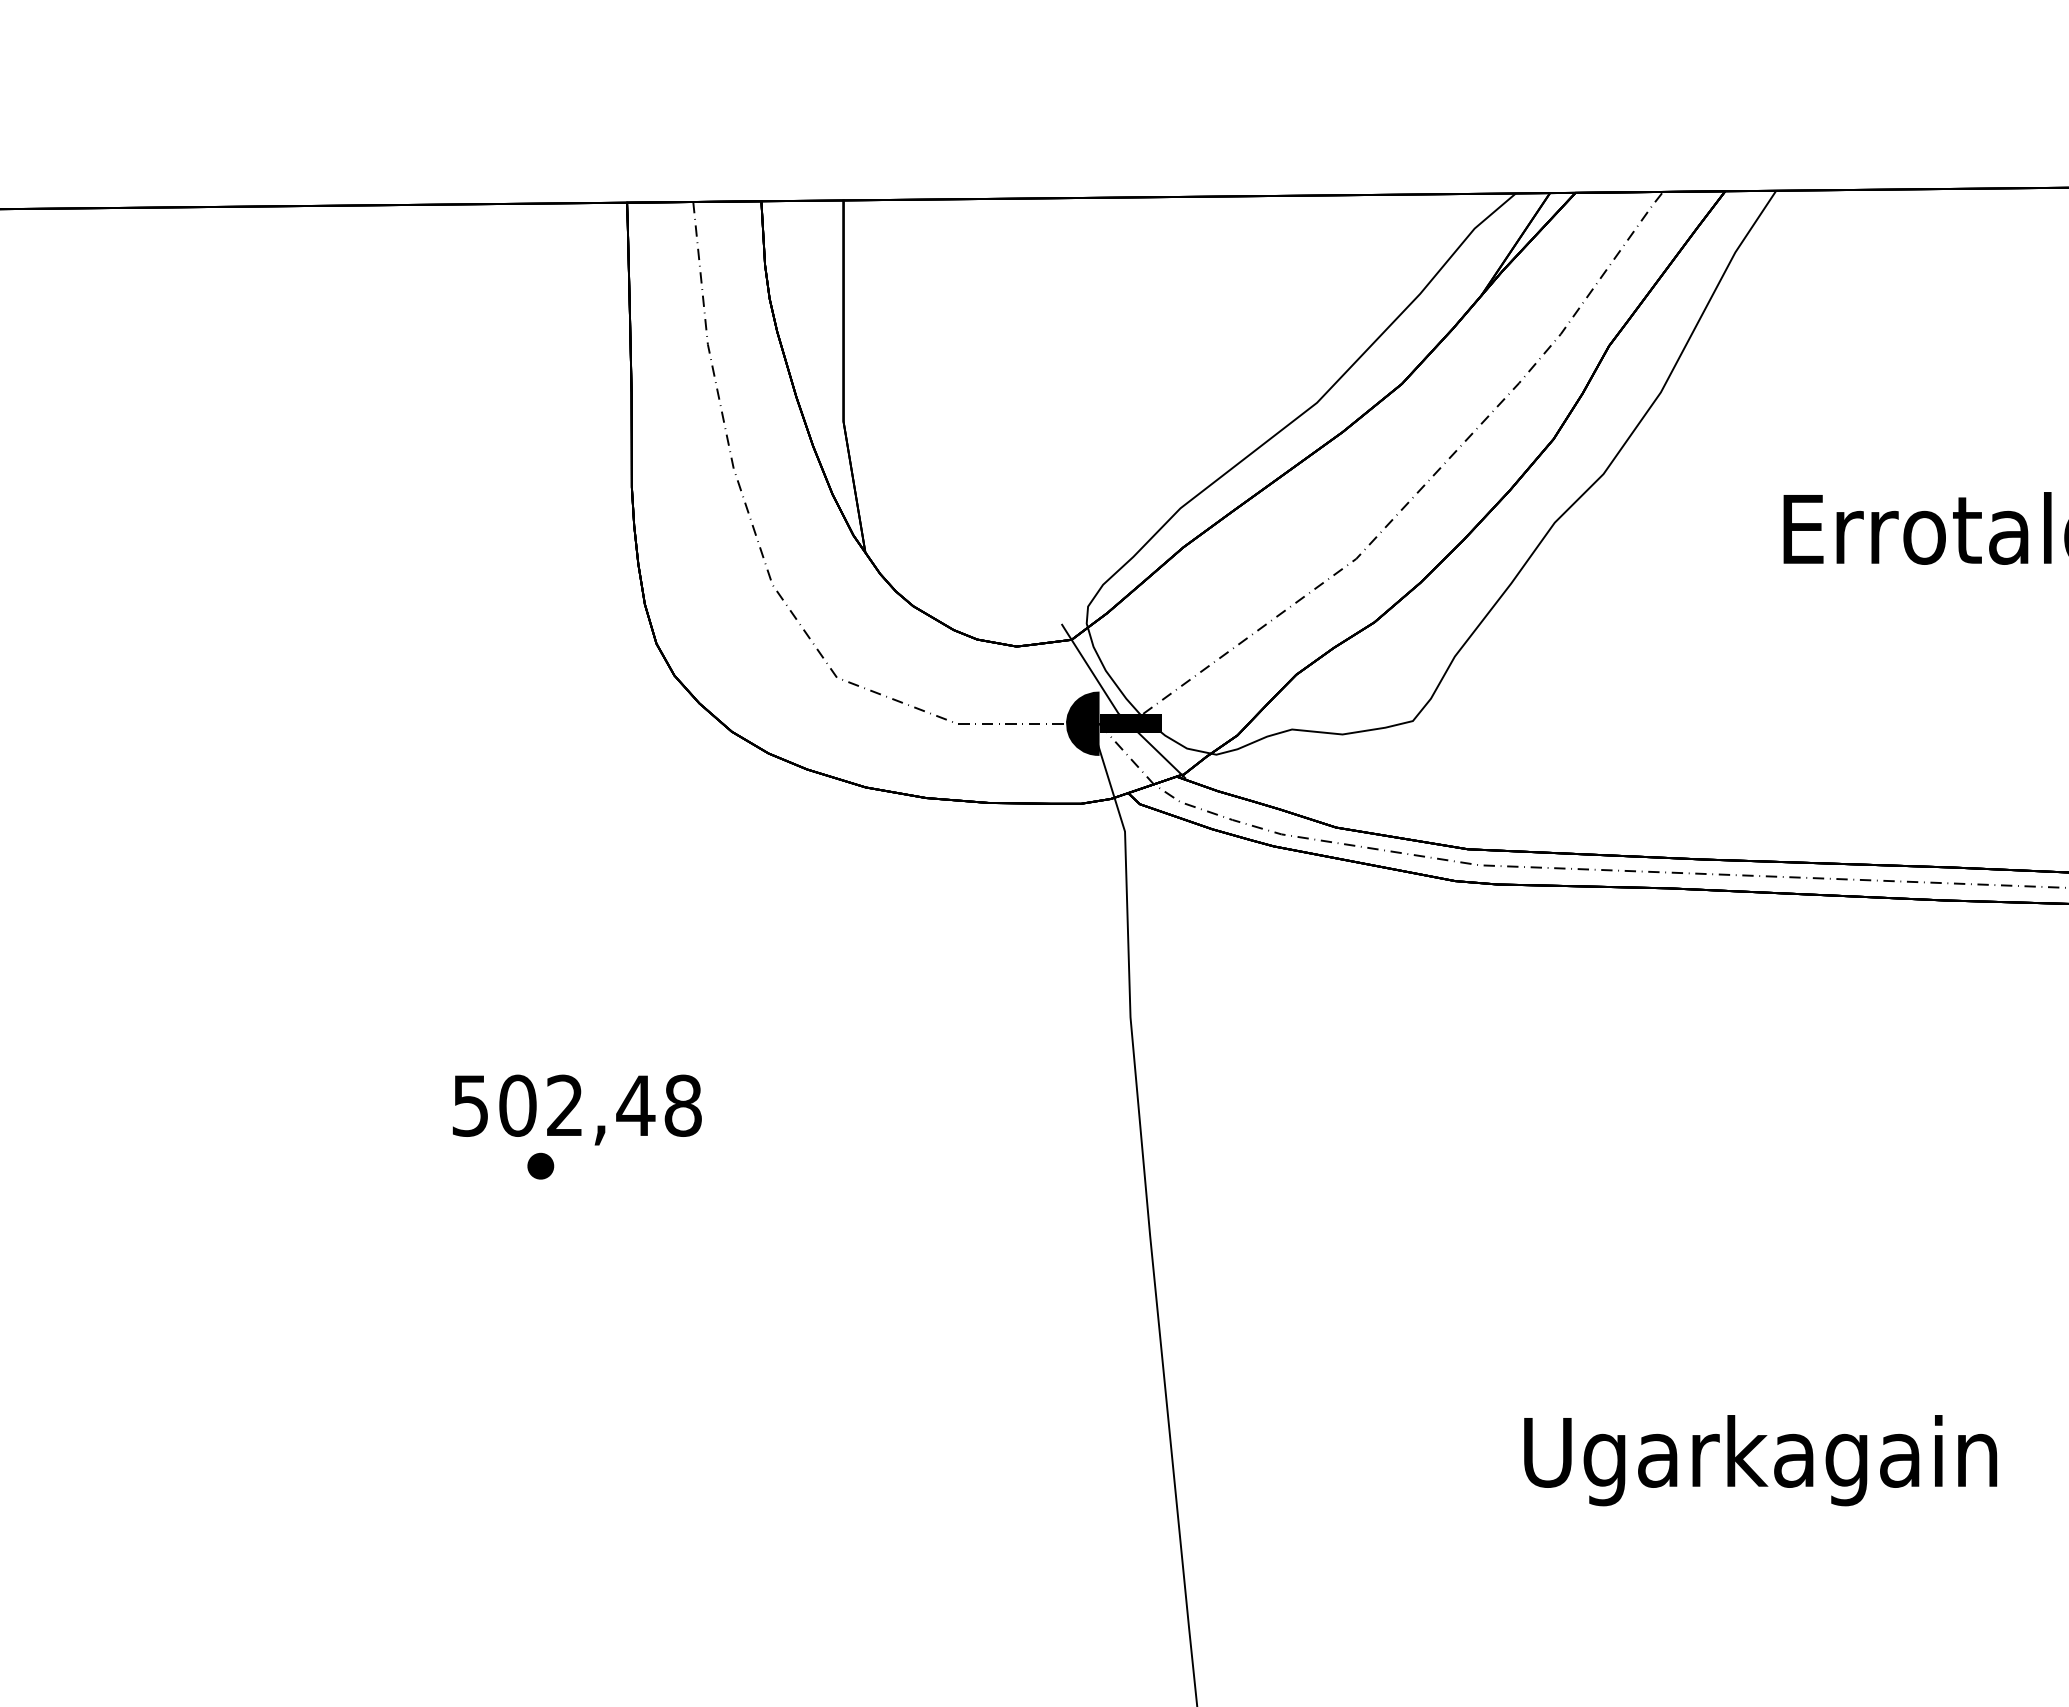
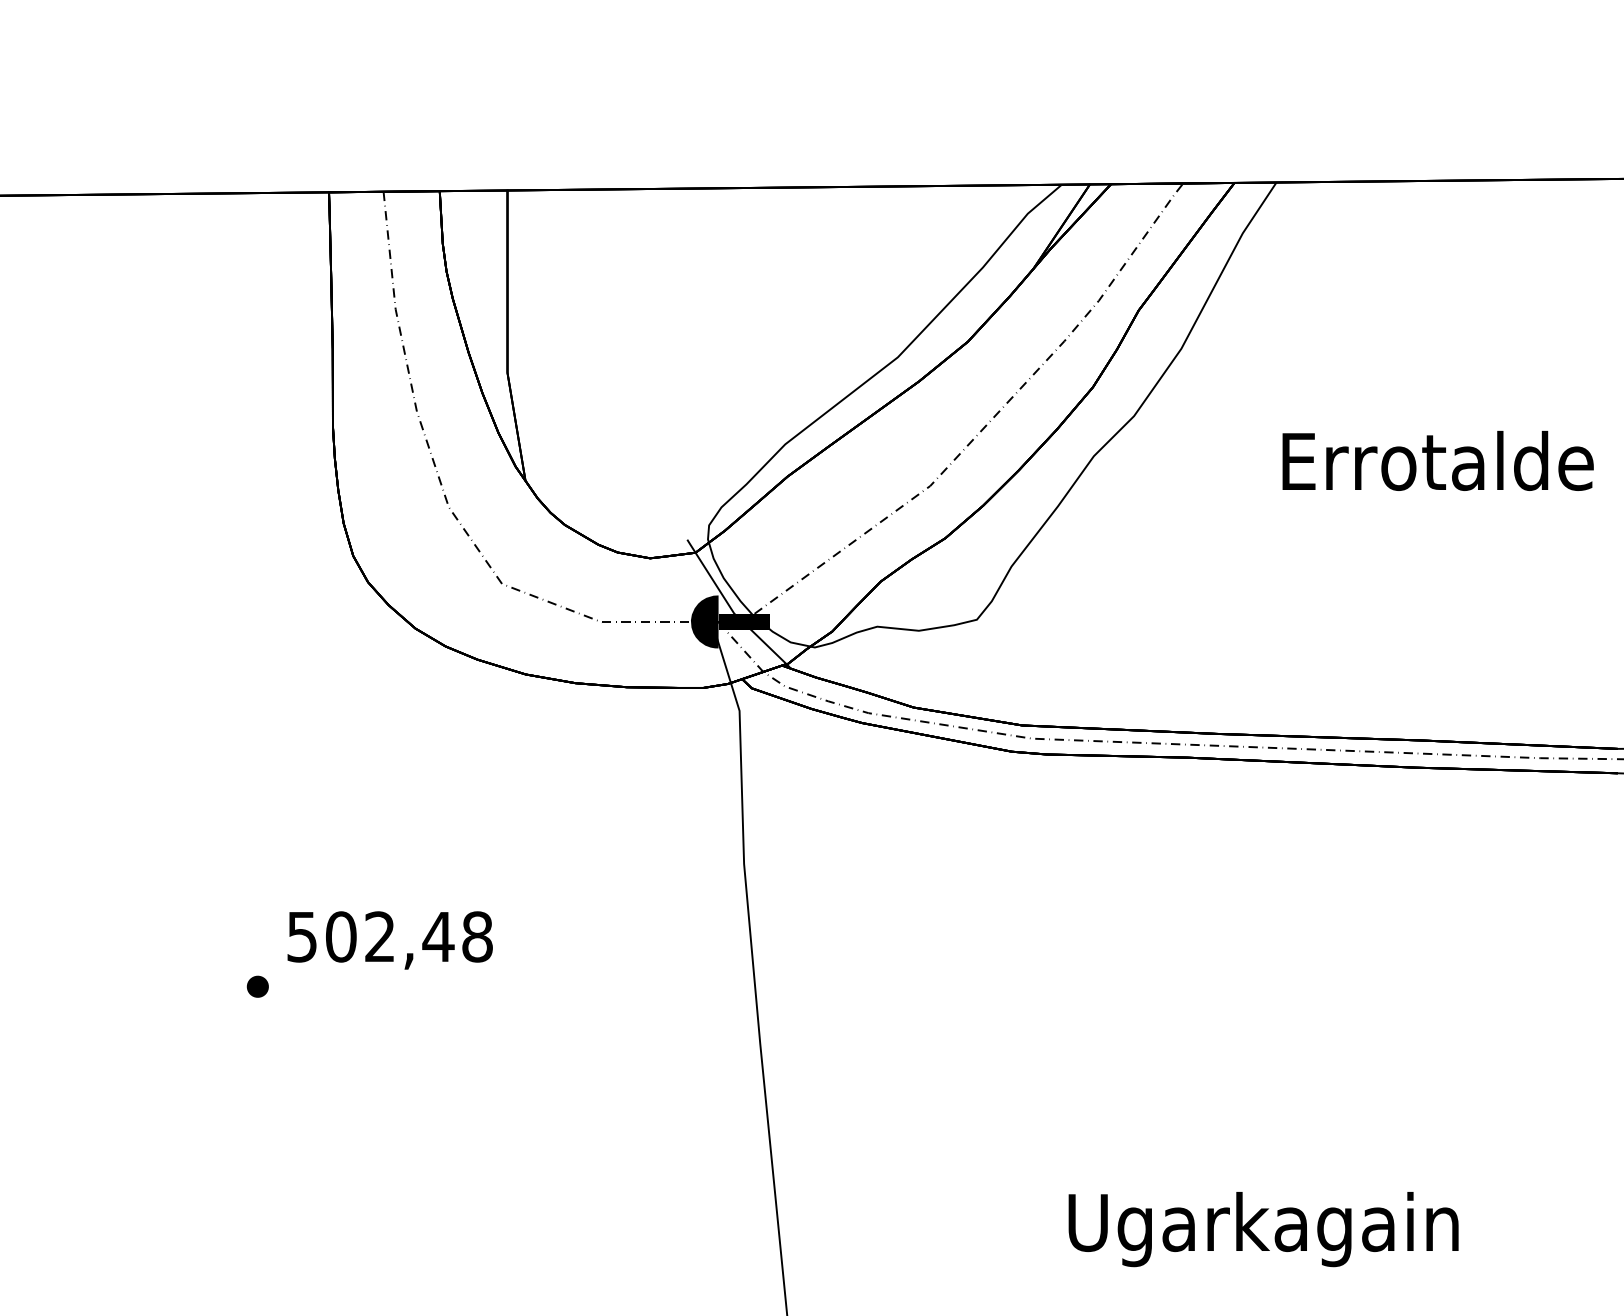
text: (576, 1109) -> (389, 940), moved

